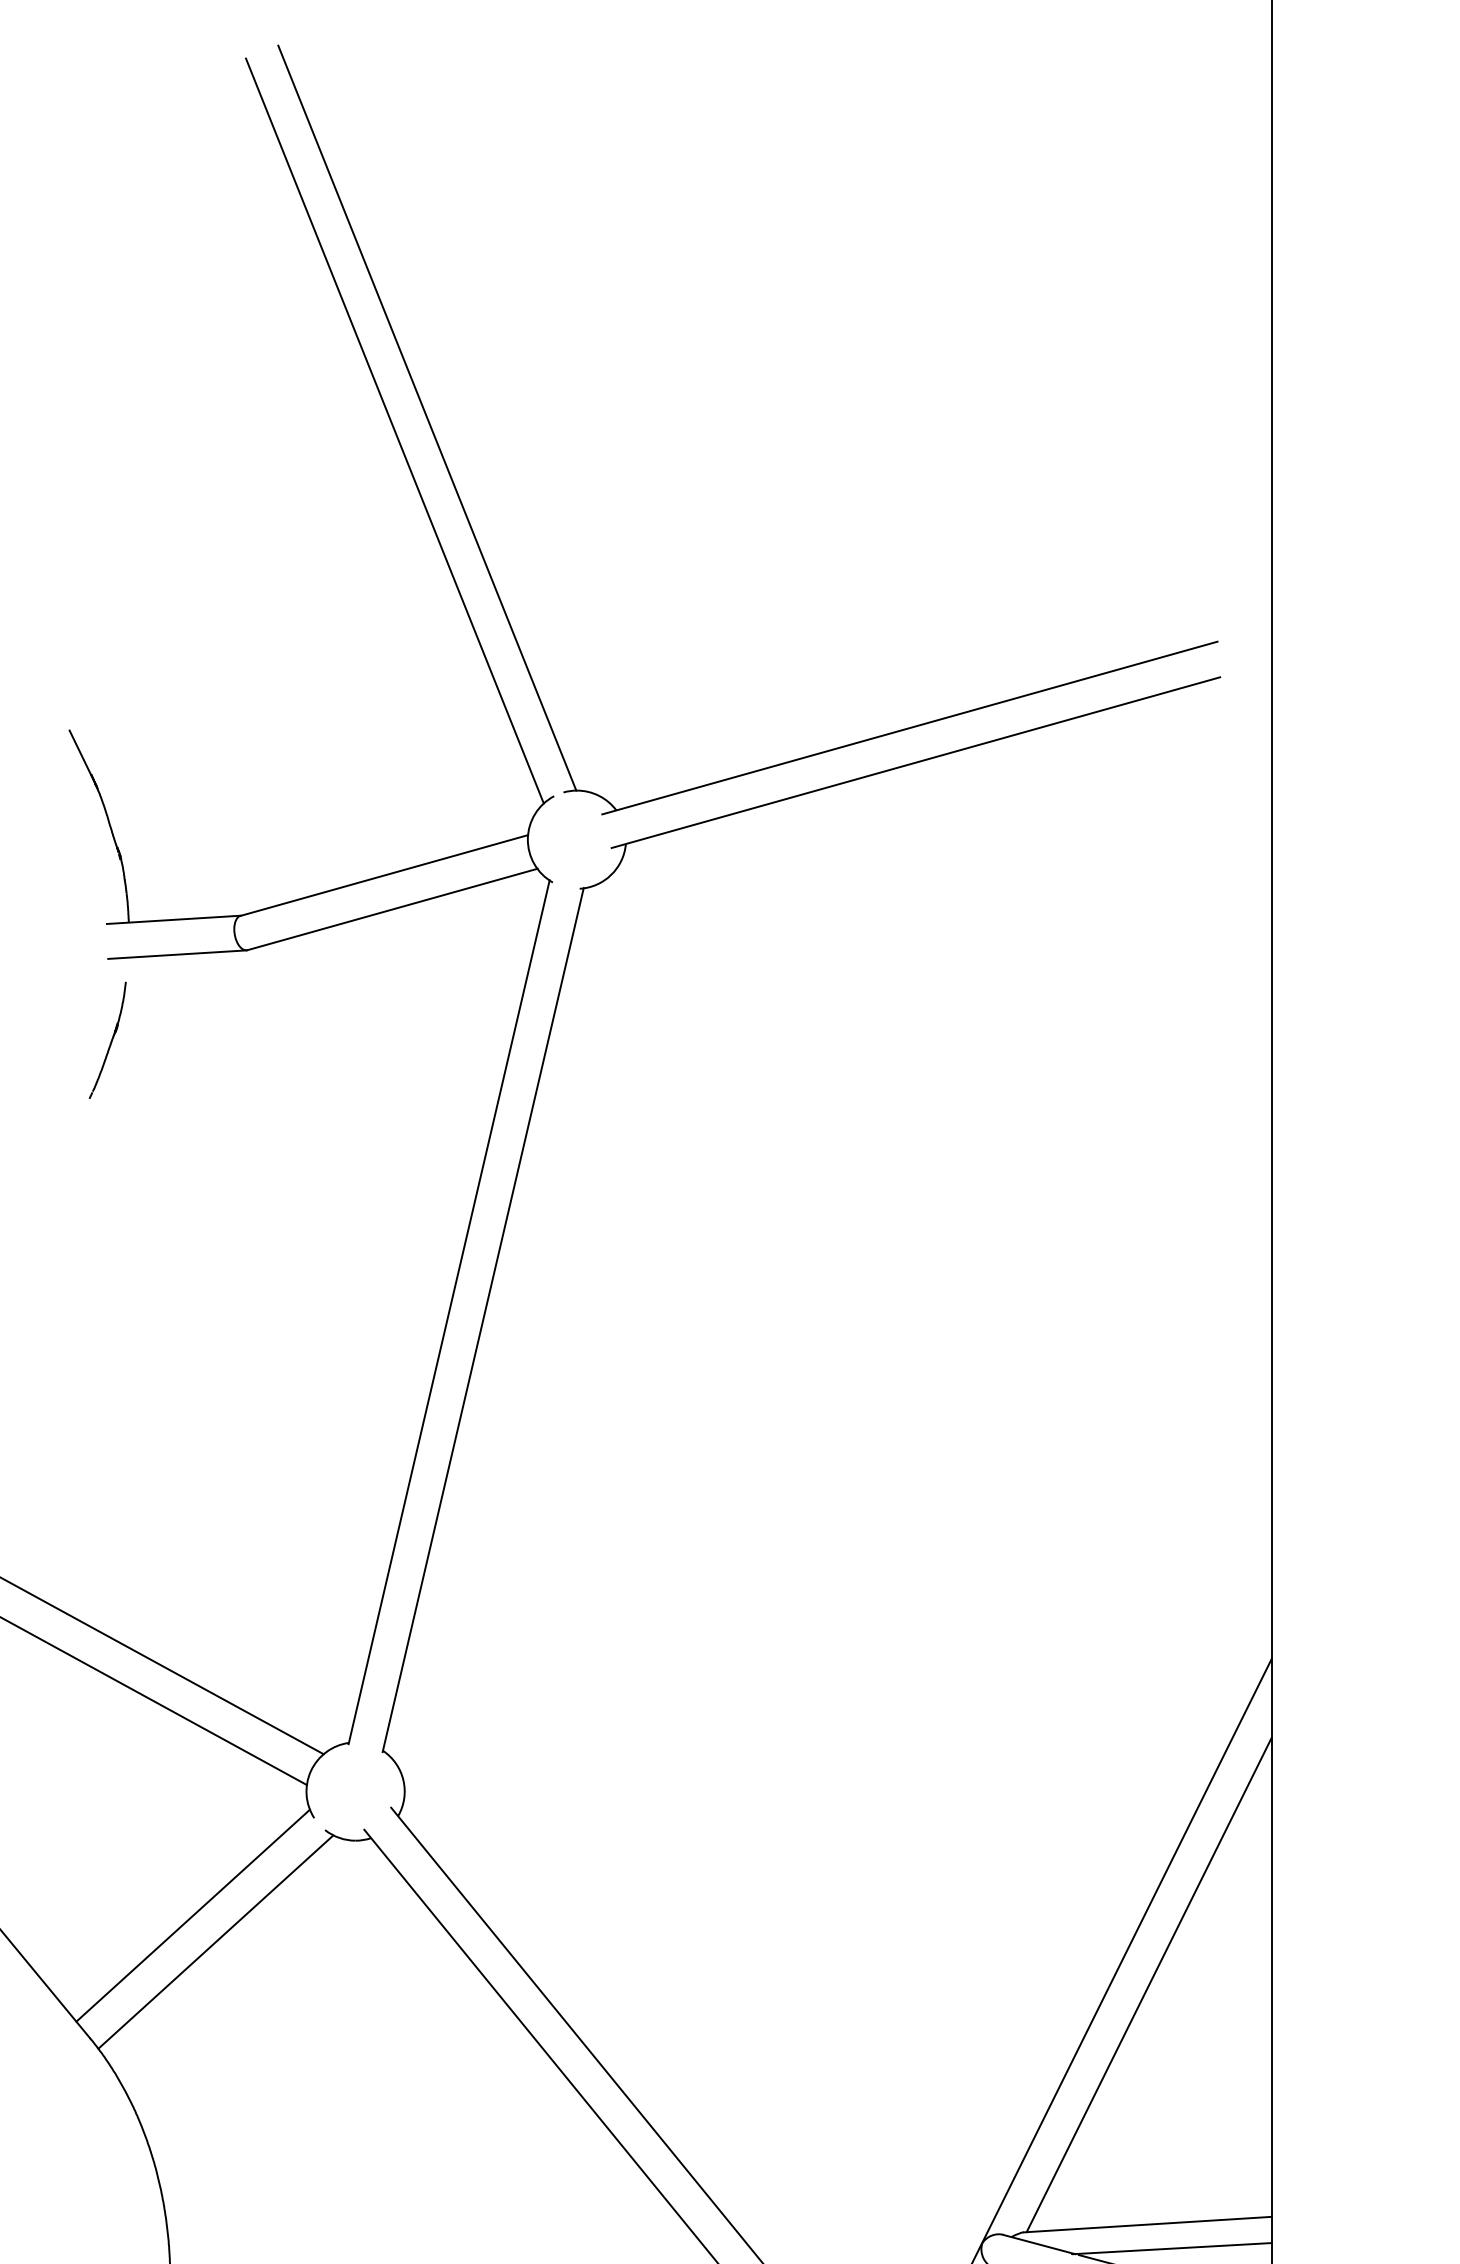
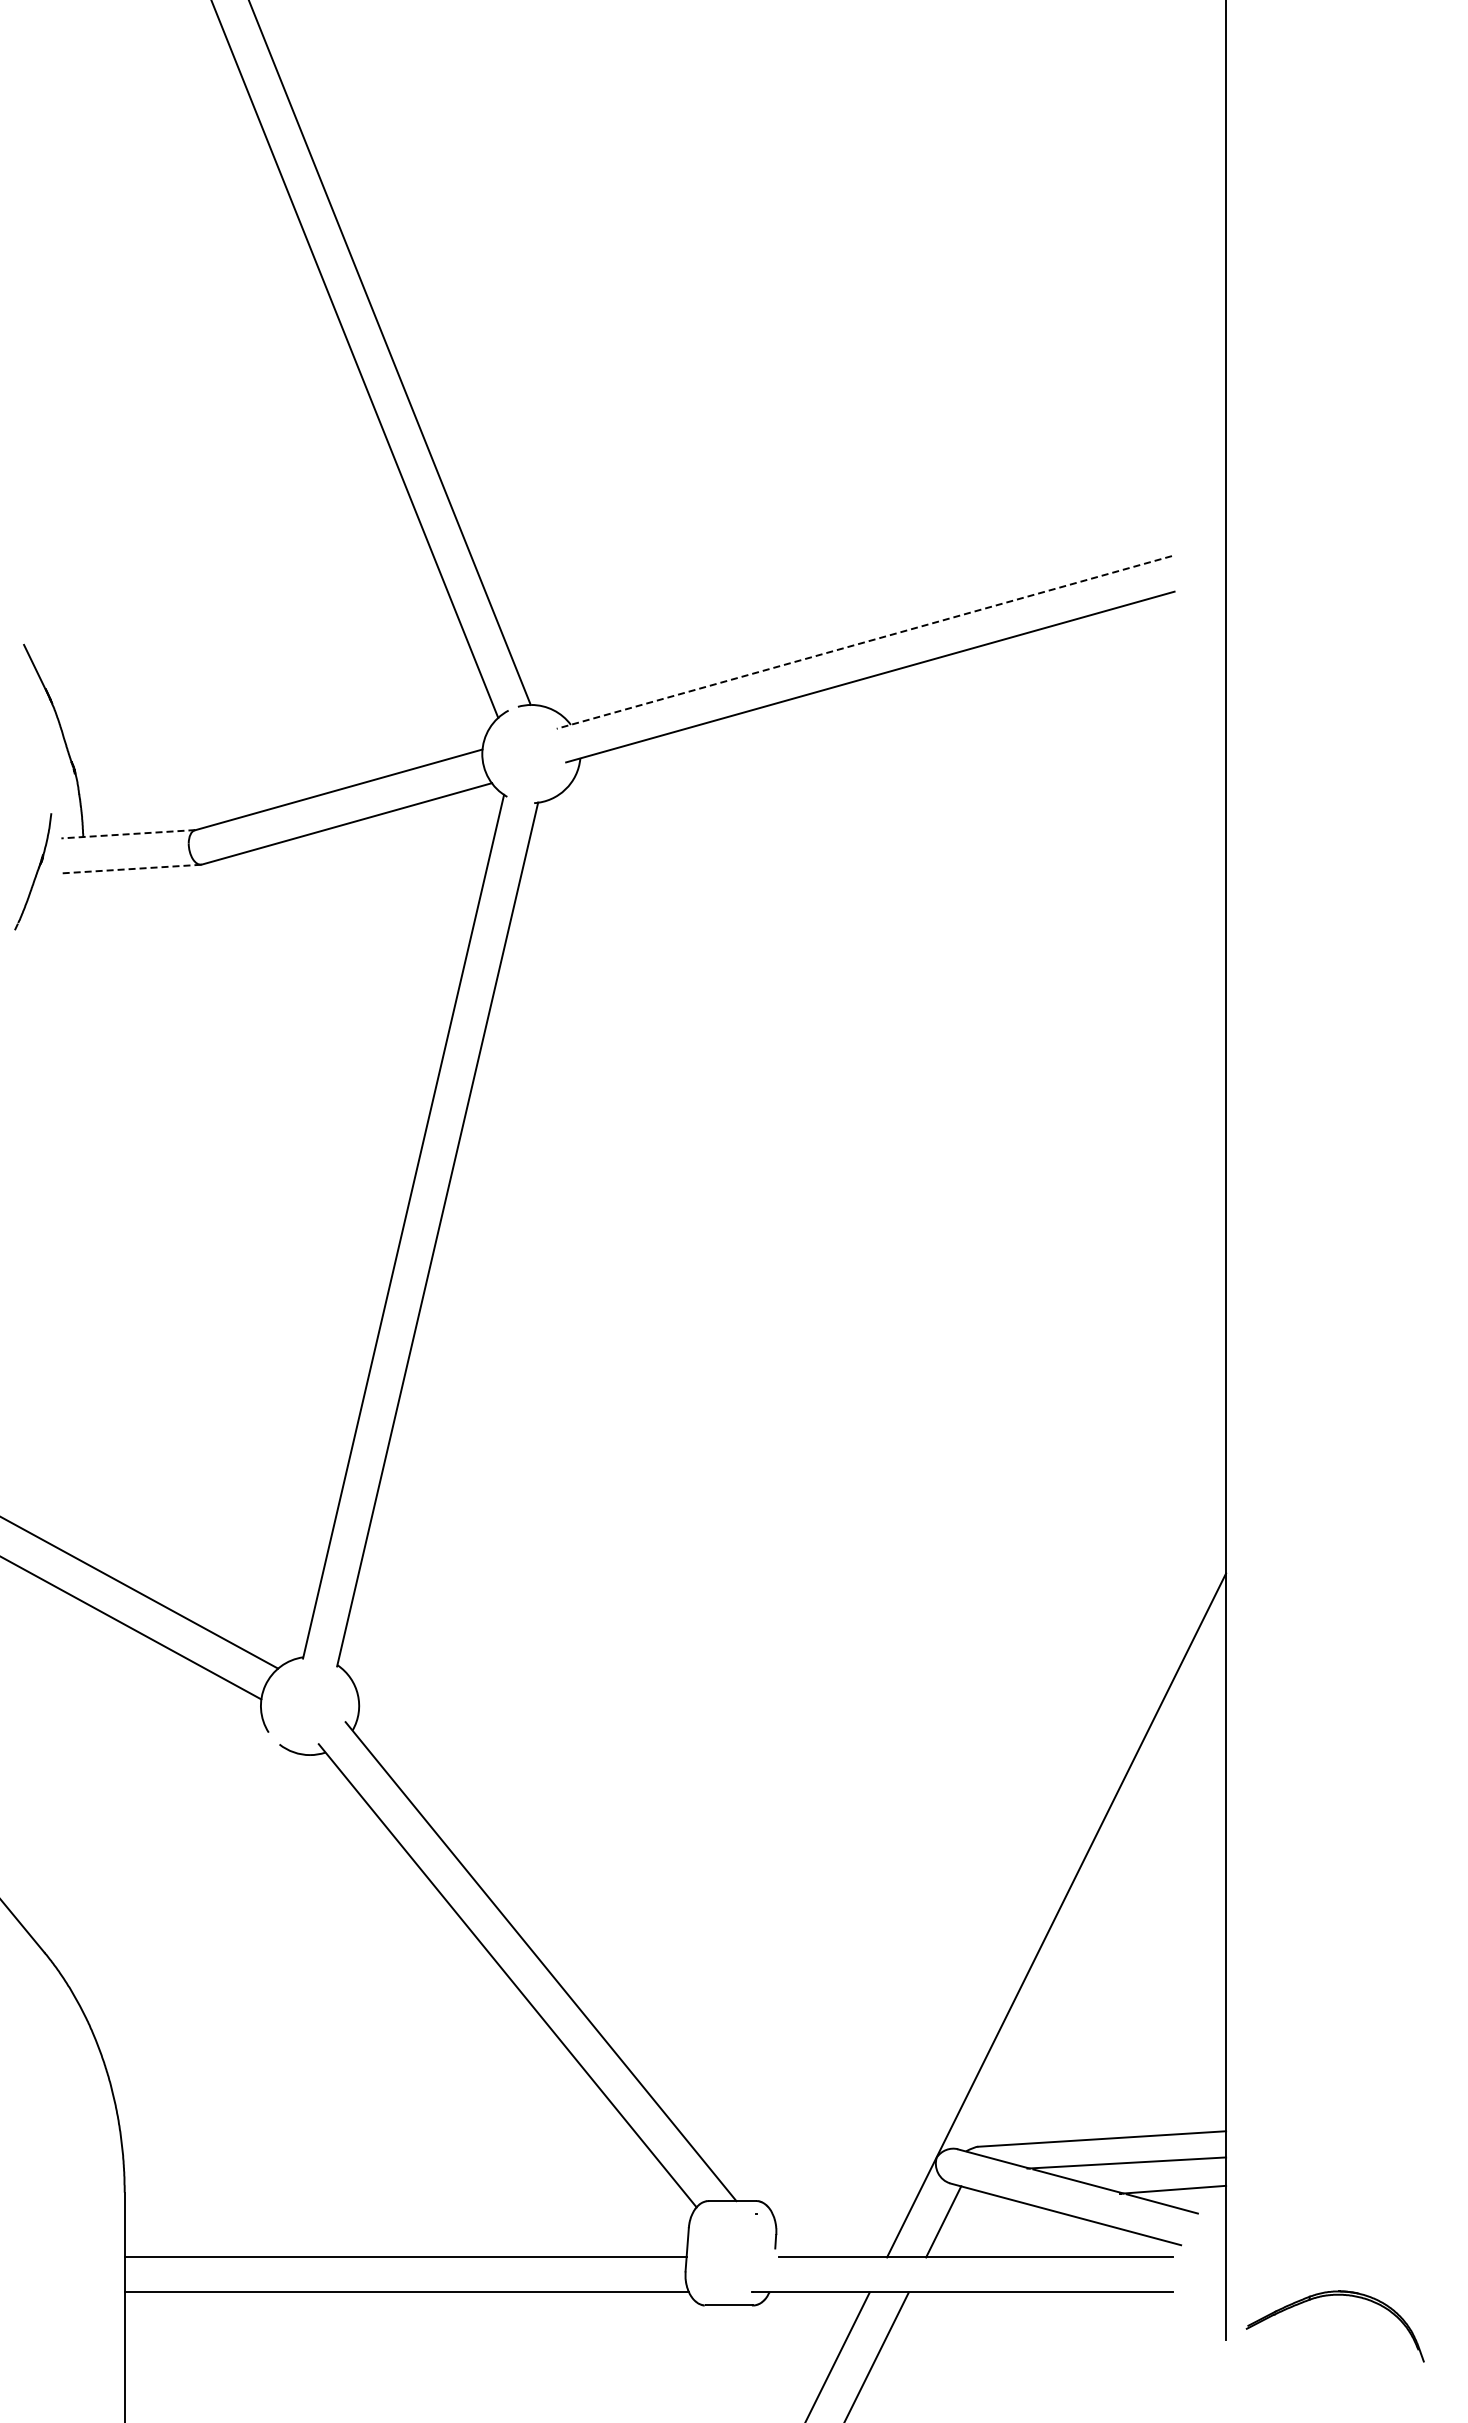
line: (909, 728) -> (863, 642), solid -> dashed
line: (173, 920) -> (127, 834), solid -> dashed
line: (178, 955) -> (132, 869), solid -> dashed
part: (108, 1040) -> (33, 871), moved
line: (193, 1916) -> (147, 1830), removed
line: (215, 1942) -> (169, 1856), removed
line: (1149, 1985) -> (1103, 1899), removed

